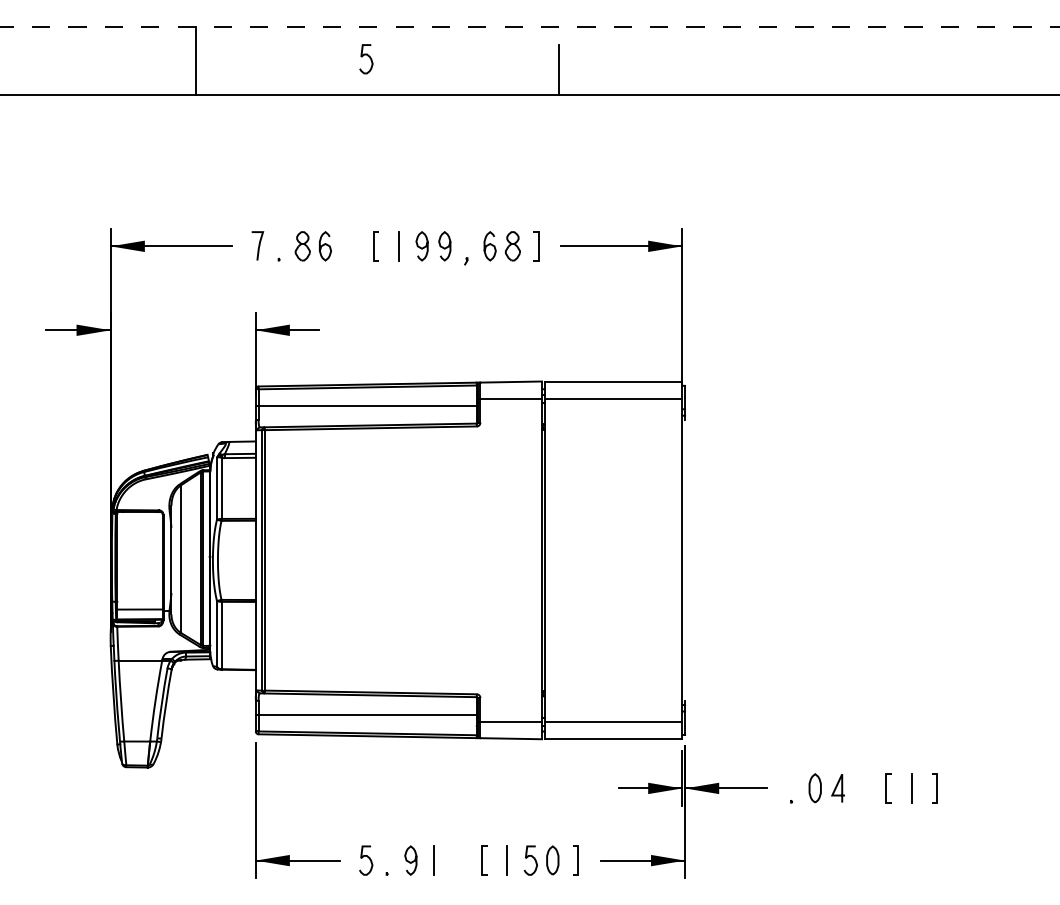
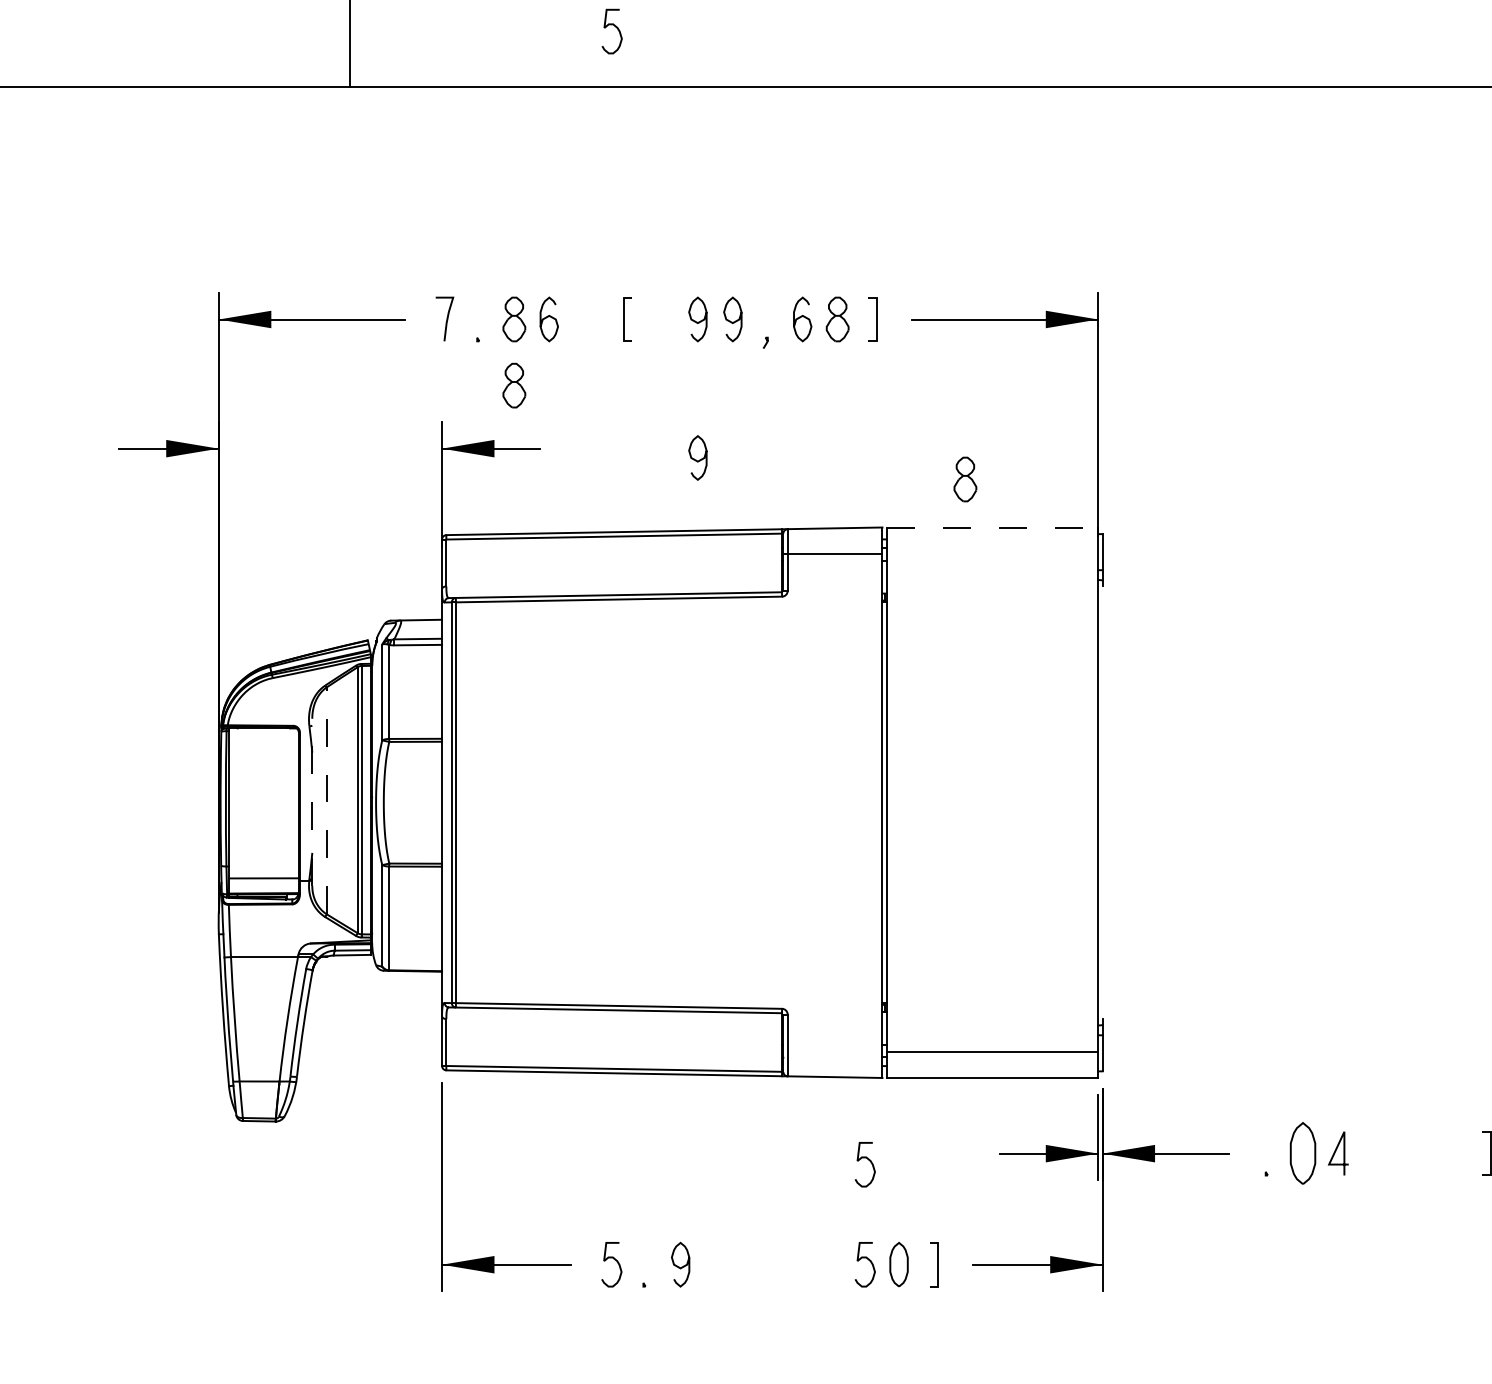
line: (559, 70) -> (909, 48), removed
line: (399, 246) -> (663, 319), removed
part: (302, 289) -> (513, 385), added
curve: (420, 336) -> (695, 458), added
part: (595, 350) -> (964, 479), added
line: (613, 381) -> (992, 527), solid -> dashed
line: (613, 398) -> (992, 553), removed
line: (365, 405) -> (610, 564), removed
line: (171, 559) -> (312, 801), solid -> dashed
line: (180, 559) -> (326, 801), solid -> dashed
line: (365, 714) -> (610, 1039), removed
line: (509, 722) -> (832, 1052), removed
part: (814, 788) -> (1301, 1153), size x1.4
line: (886, 788) -> (1412, 1153), removed
line: (911, 788) -> (1451, 1153), removed
curve: (531, 792) -> (866, 1159), added
line: (433, 860) -> (715, 1264), removed
line: (482, 860) -> (790, 1264), removed
line: (507, 860) -> (829, 1264), removed

